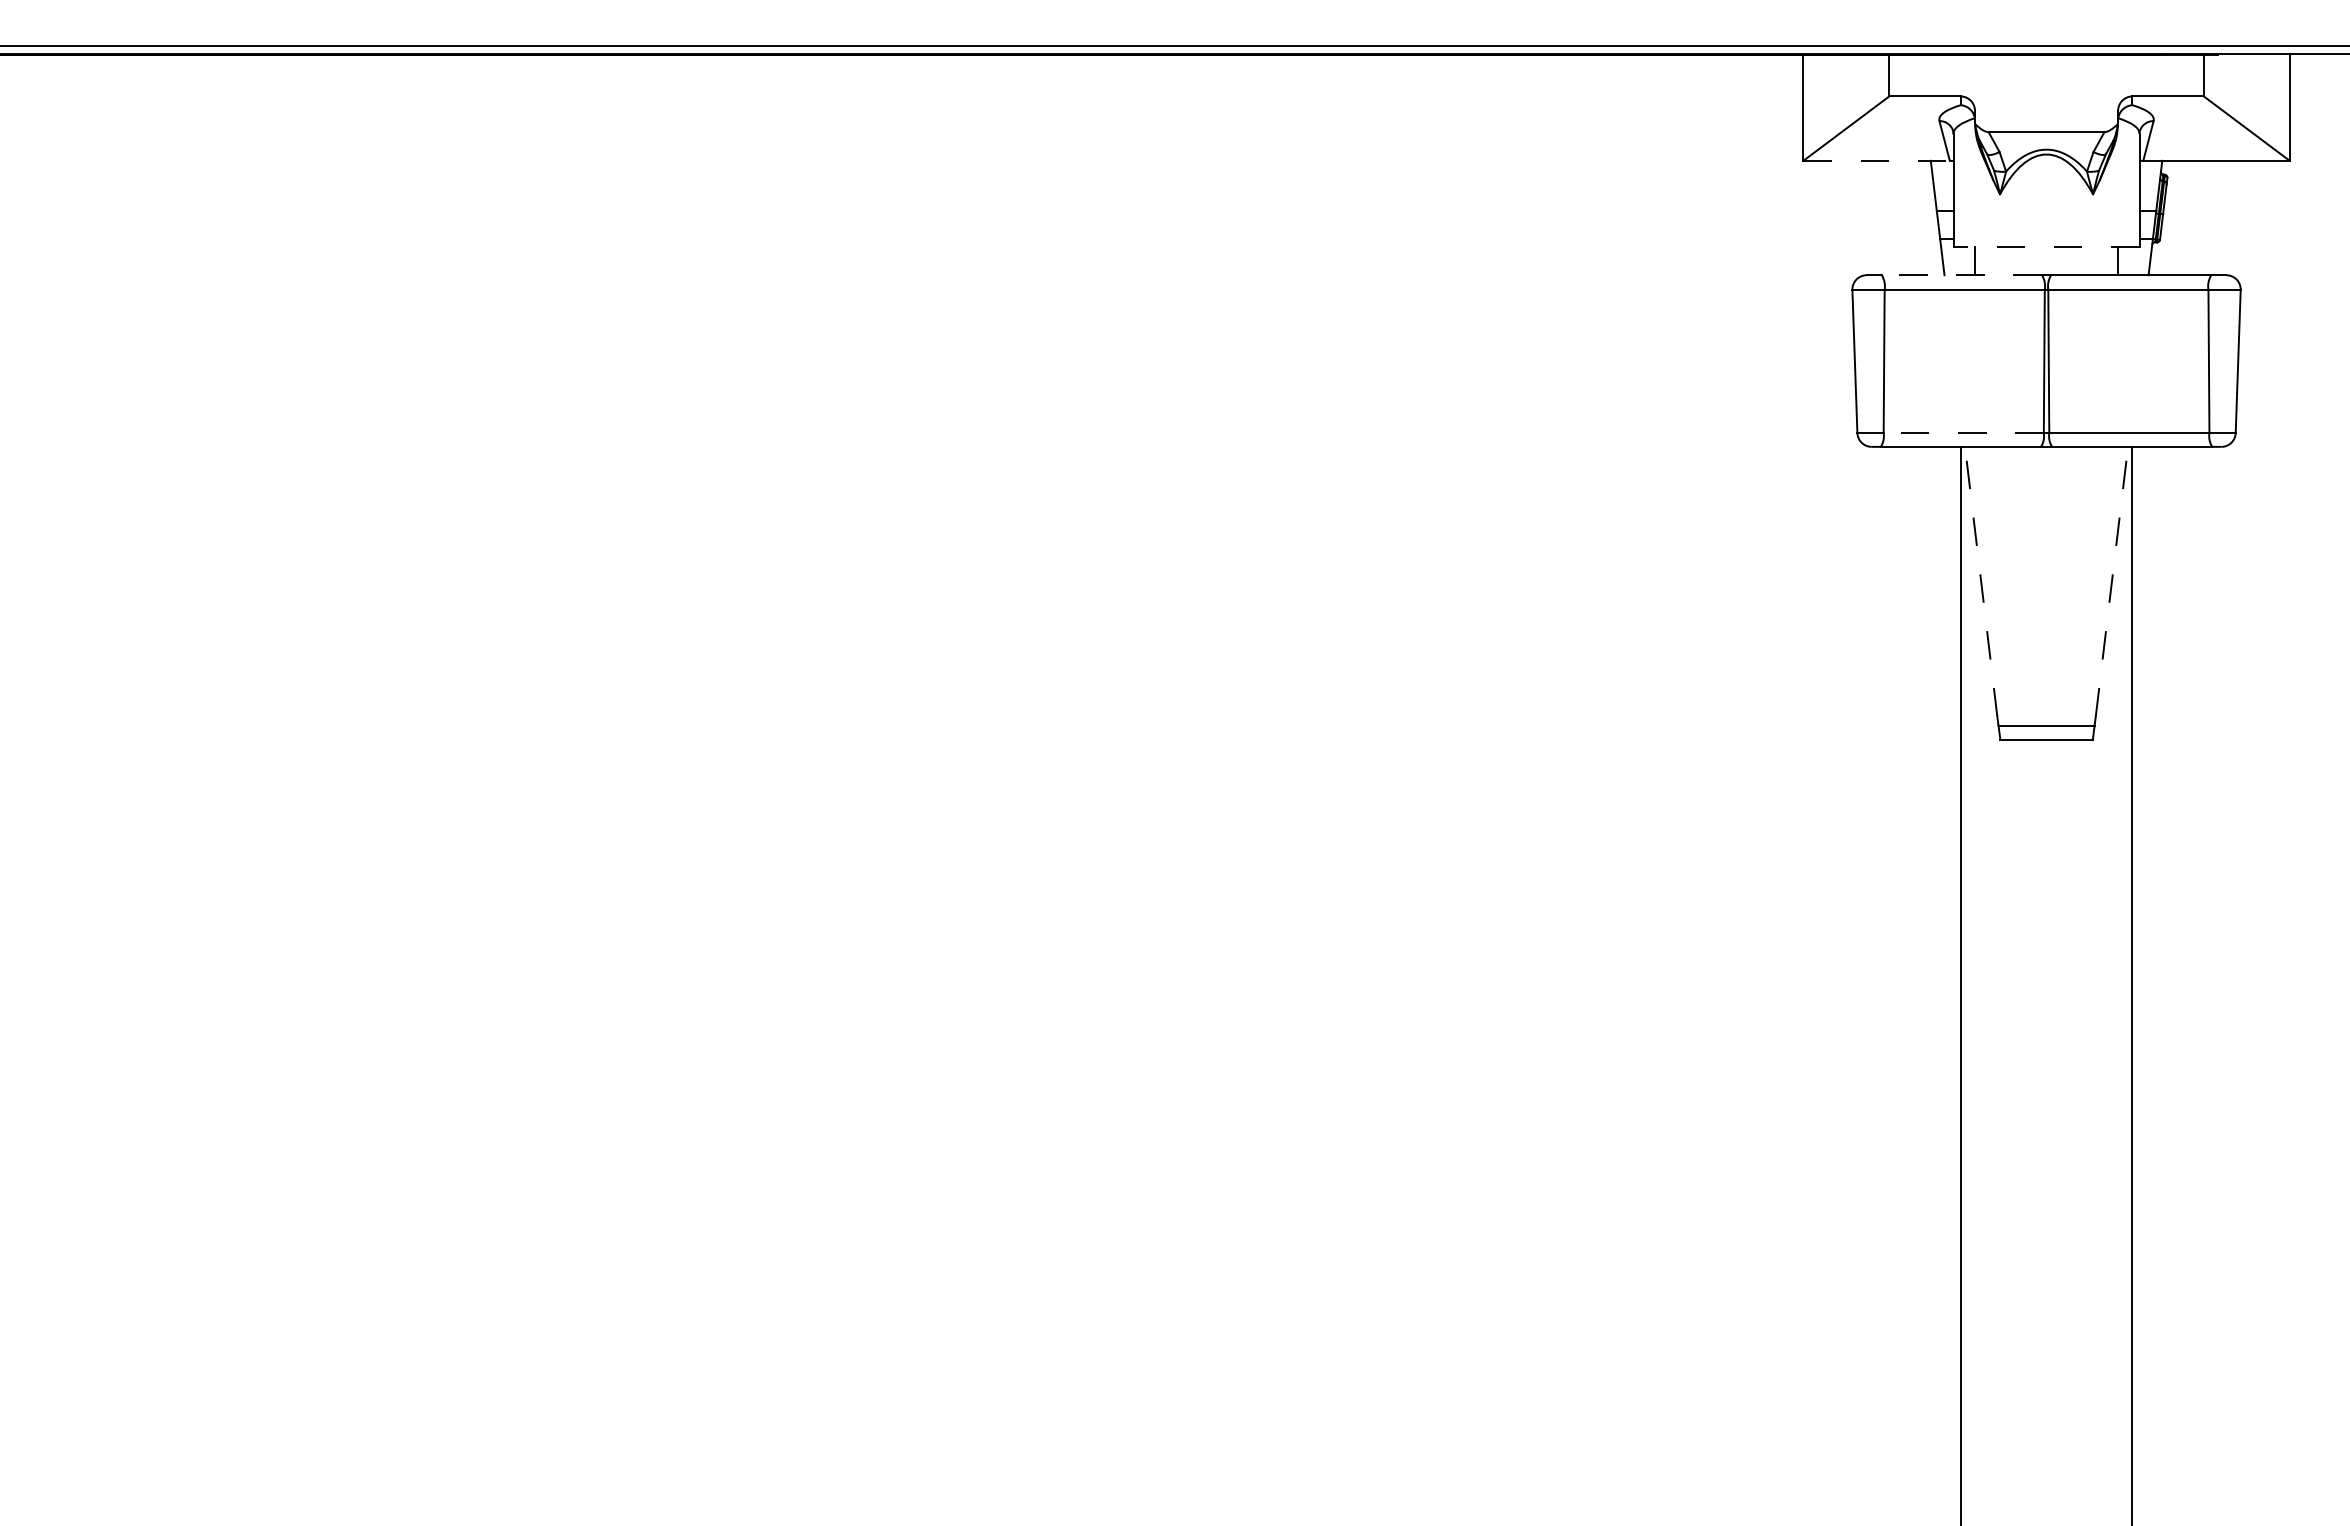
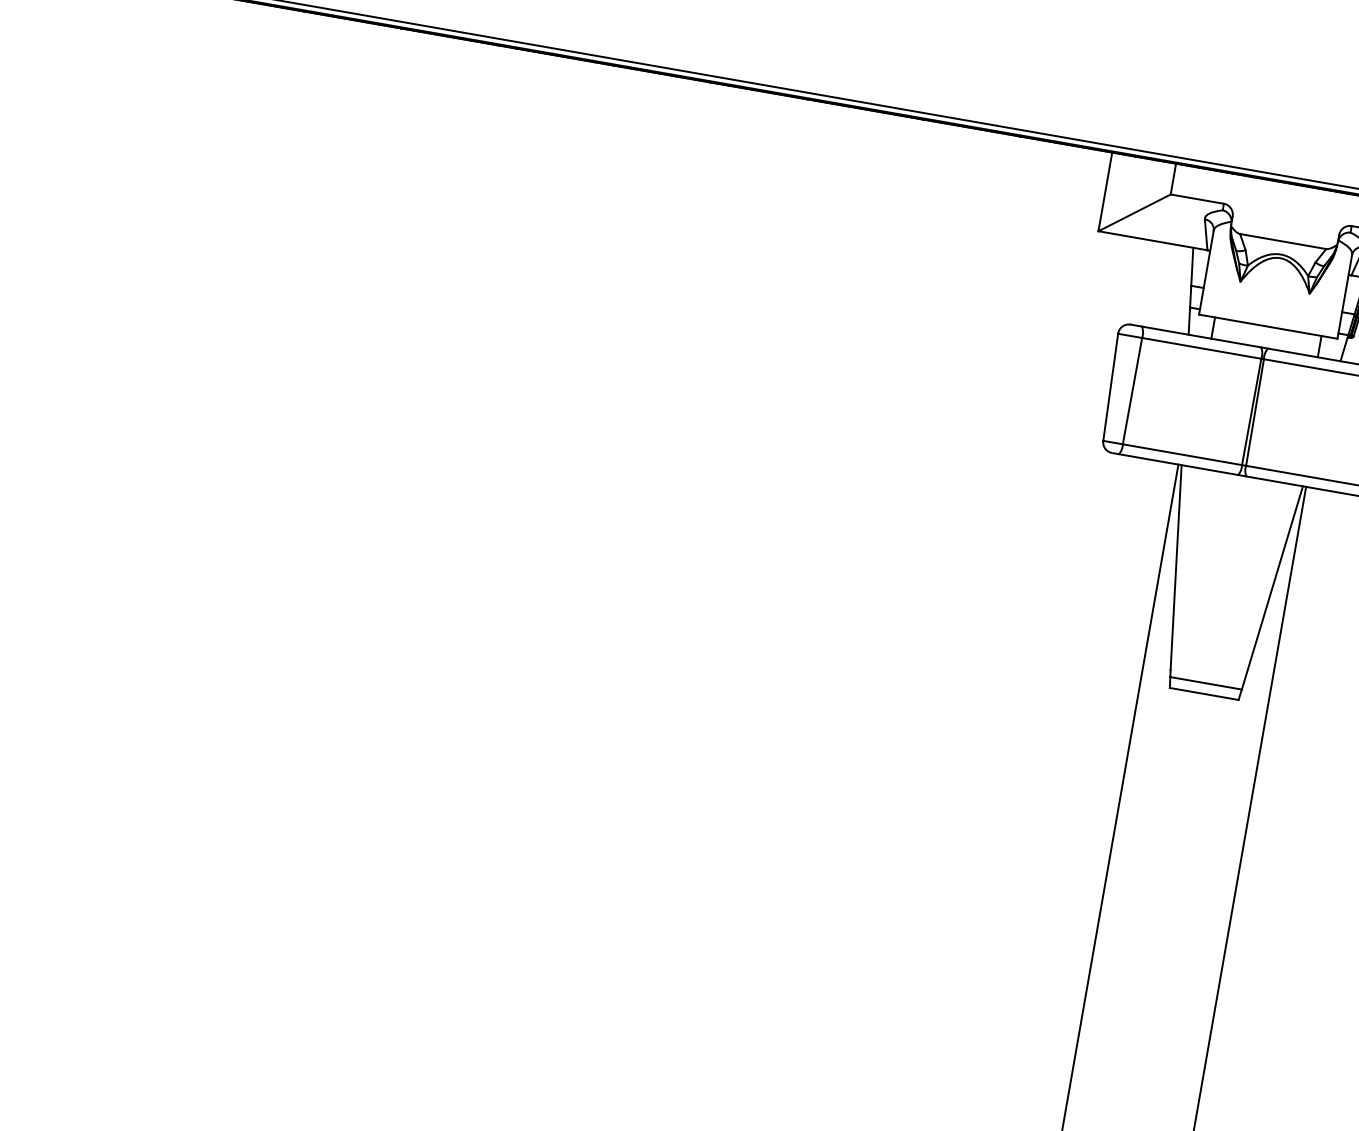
line: (1877, 160) -> (1153, 240), dashed -> solid
line: (2046, 246) -> (1268, 326), dashed -> solid
line: (1961, 275) -> (1201, 337), dashed -> solid
line: (1963, 433) -> (1182, 454), dashed -> solid
line: (1981, 581) -> (1176, 567), dashed -> solid
line: (2111, 581) -> (1273, 584), dashed -> solid

